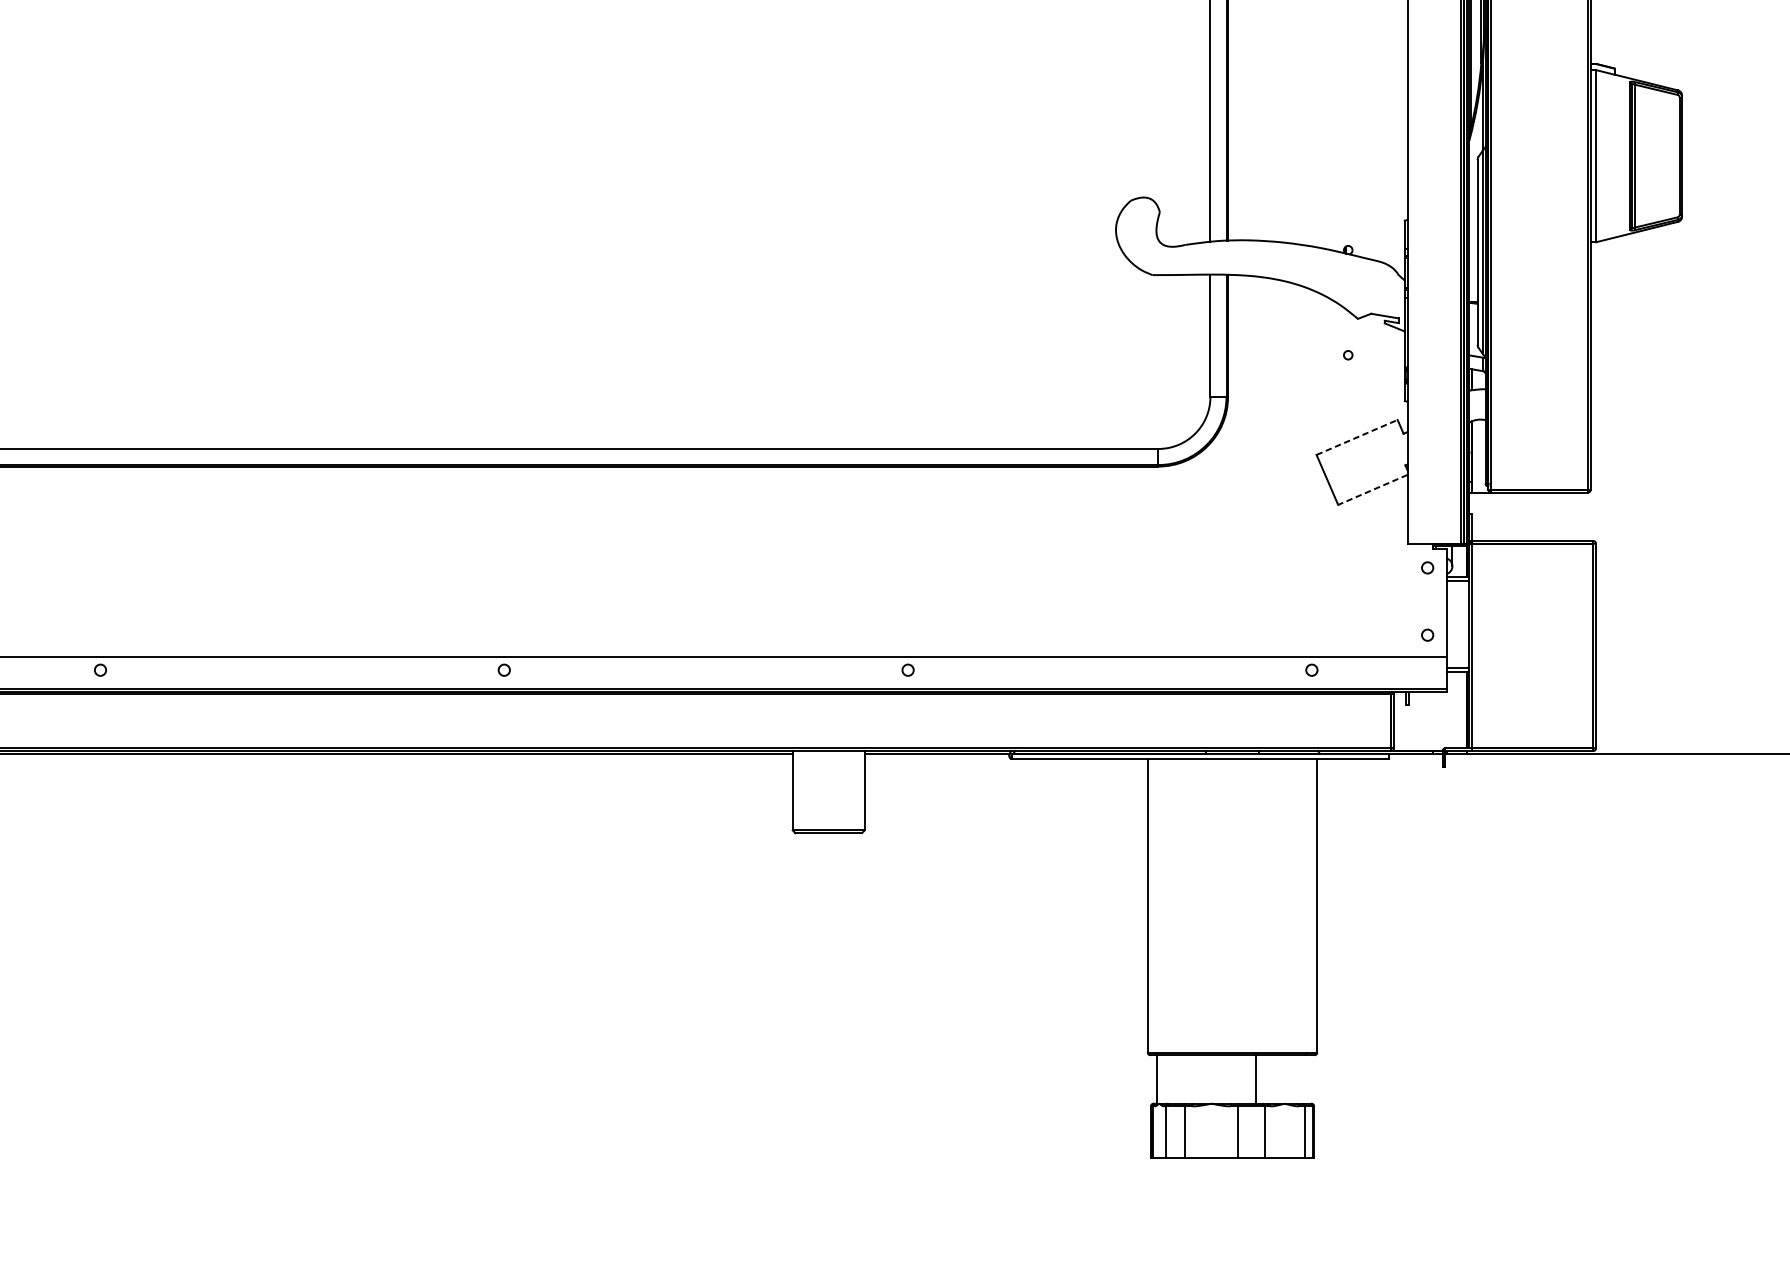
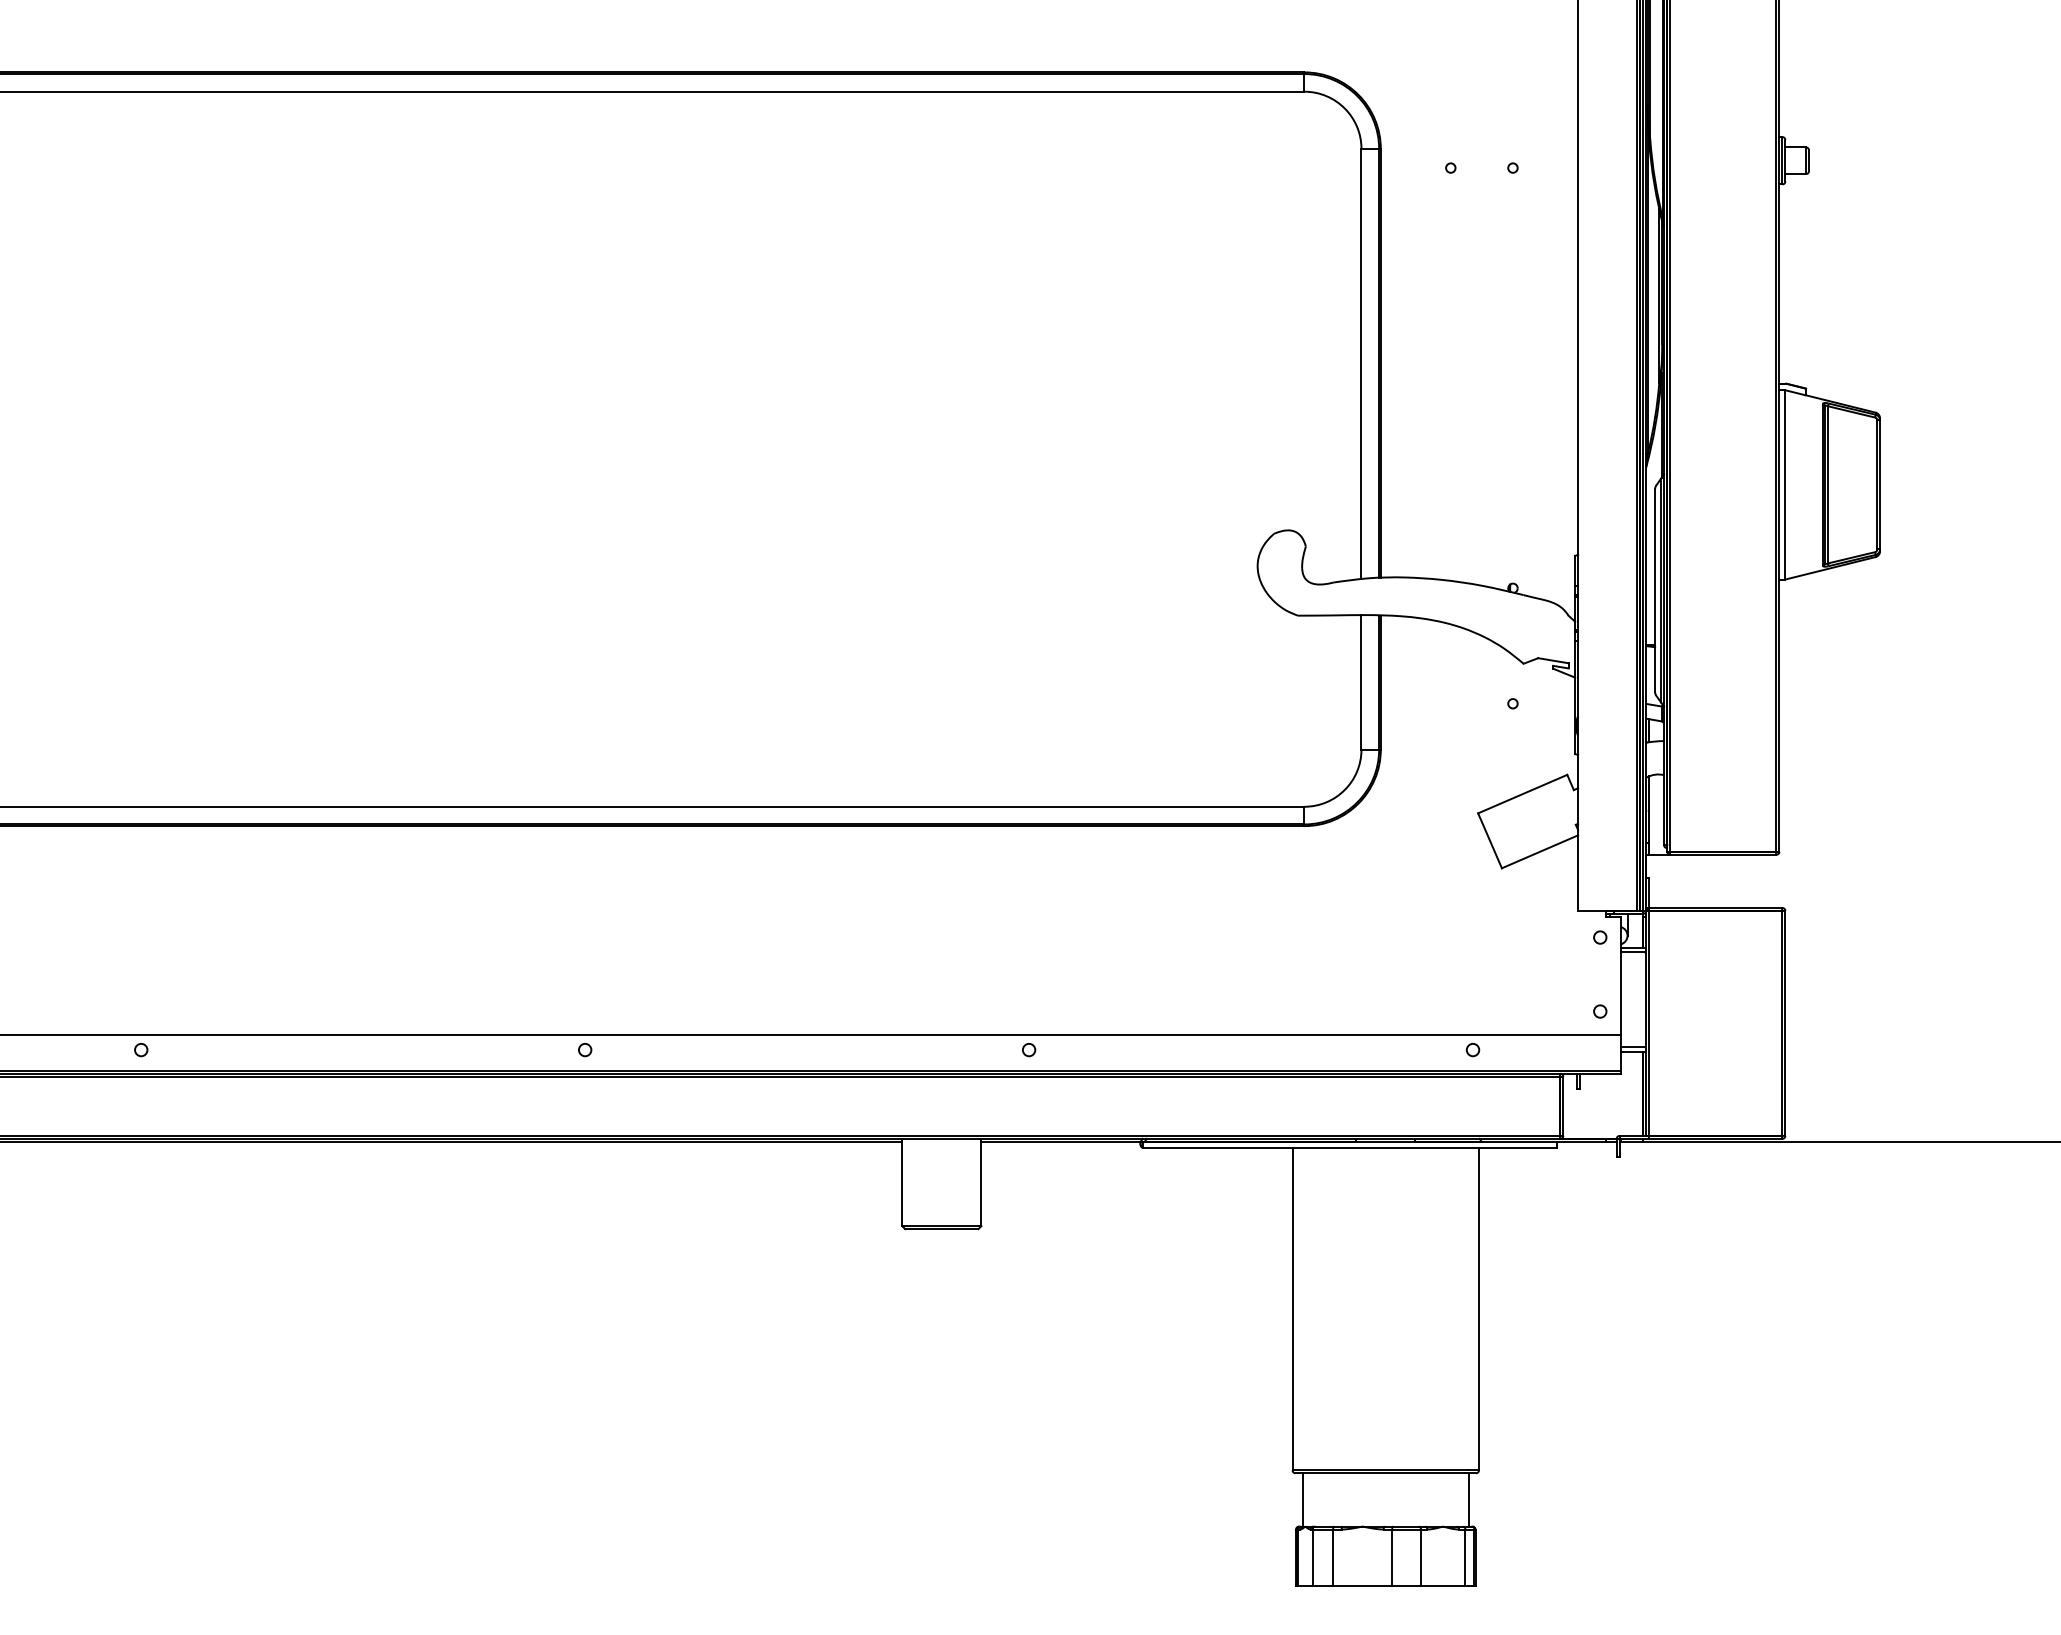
line: (1356, 437) -> (1522, 794), dashed -> solid
line: (1373, 489) -> (1540, 851), dashed -> solid
line: (1255, 1079) -> (1468, 1499), moved

